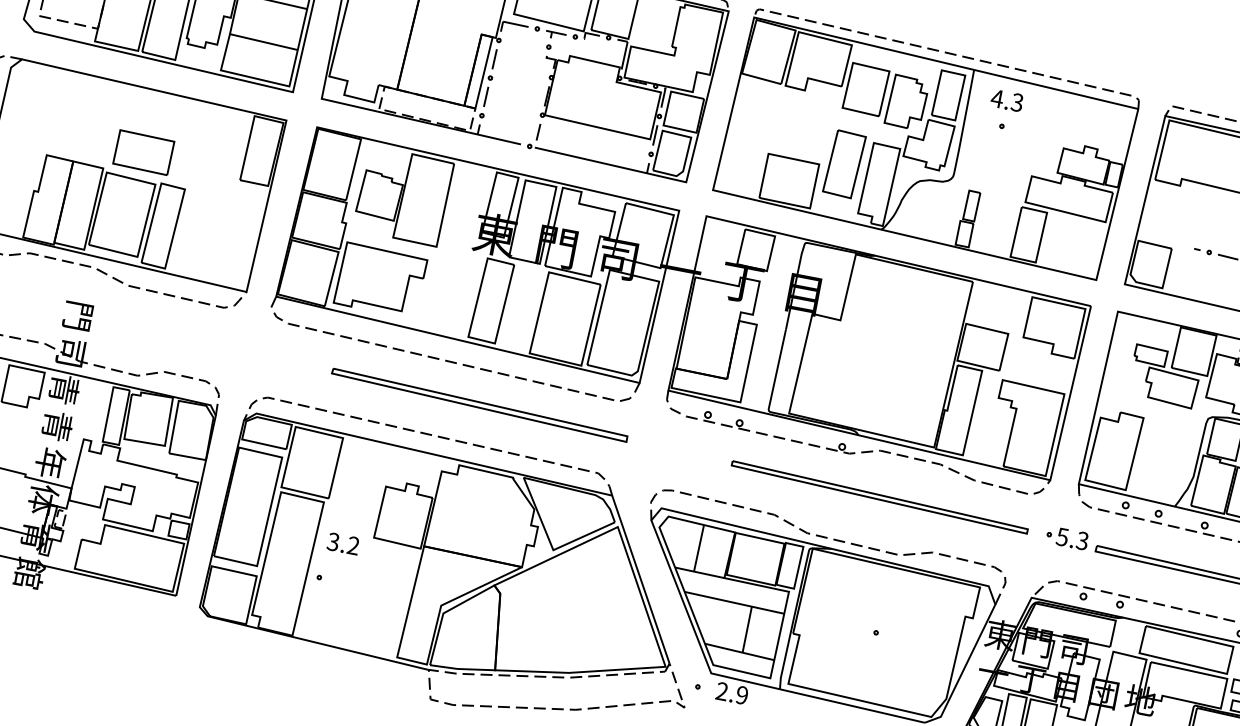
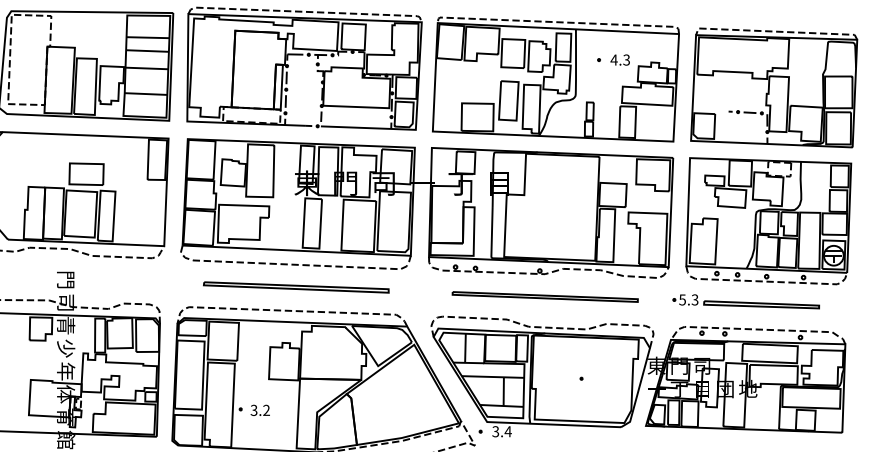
text: (1006, 99) -> (619, 59), moved
part: (480, 405) -> (296, 287), moved
text: (56, 426) -> (65, 348), 青 -> 少
part: (878, 496) -> (544, 296), moved
text: (342, 542) -> (259, 409), moved
text: (731, 692) -> (501, 431), 2.9 -> 3.4

